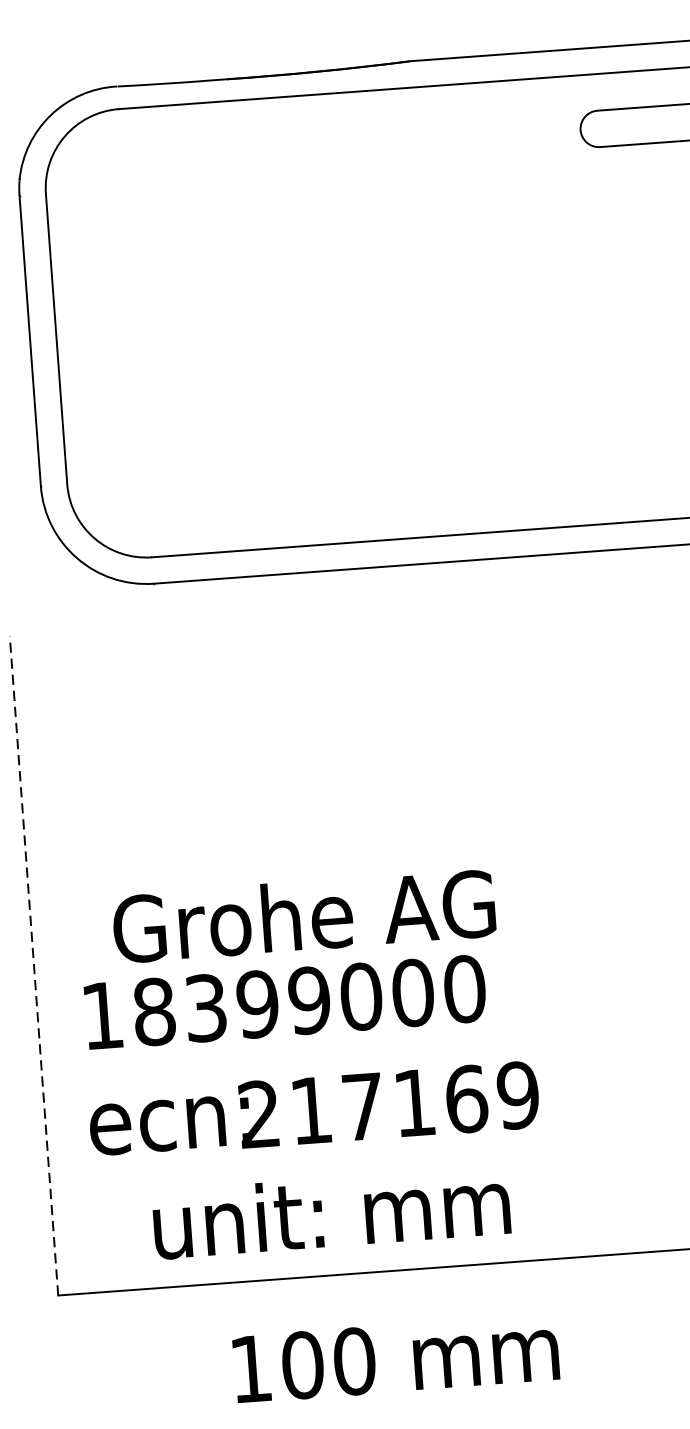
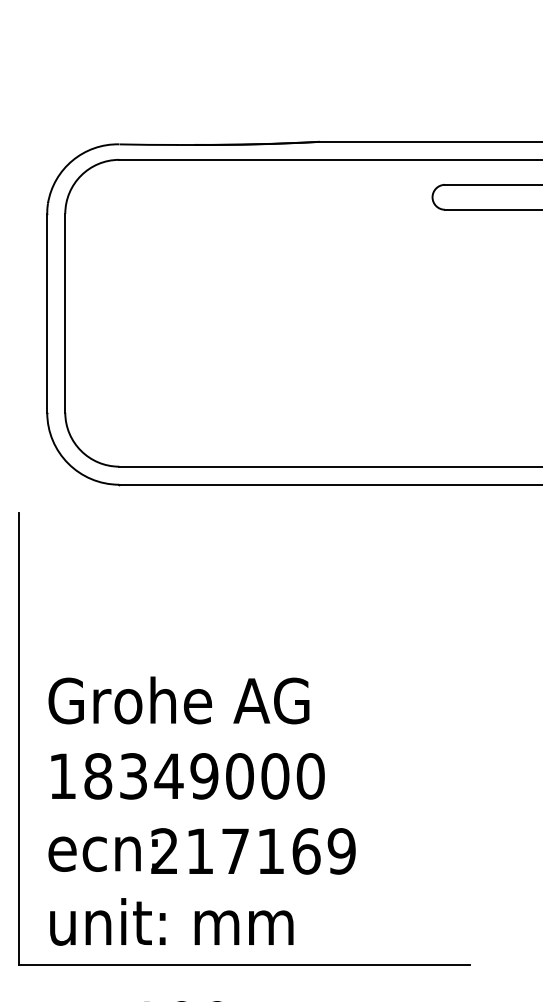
text: (303, 916) -> (178, 700), moved
line: (33, 966) -> (18, 739), dashed -> solid
text: (257, 1004) -> (168, 776), 18399000 -> 18349000
text: (331, 1212) -> (171, 921), moved

